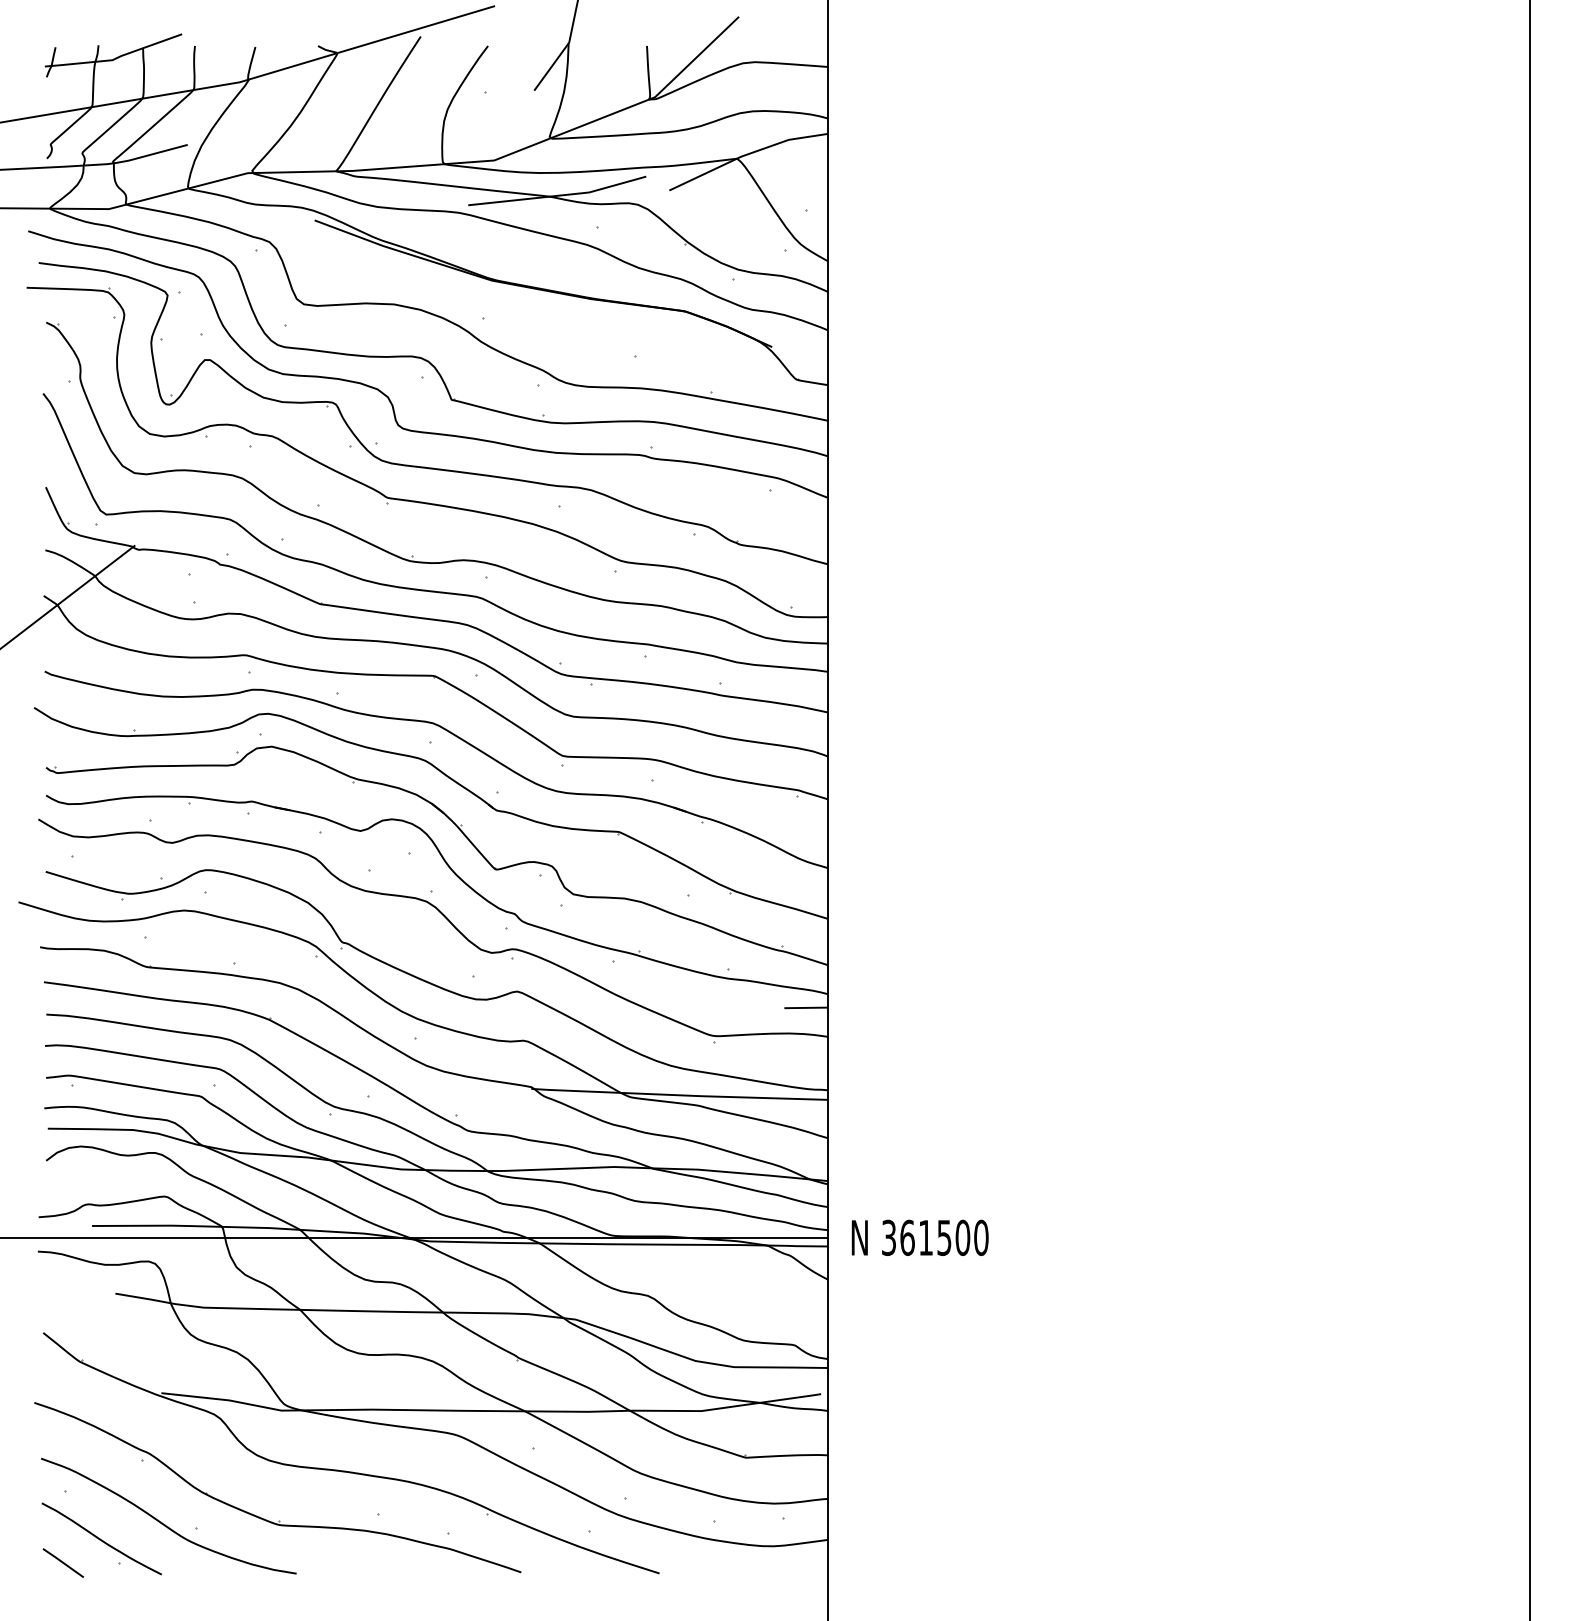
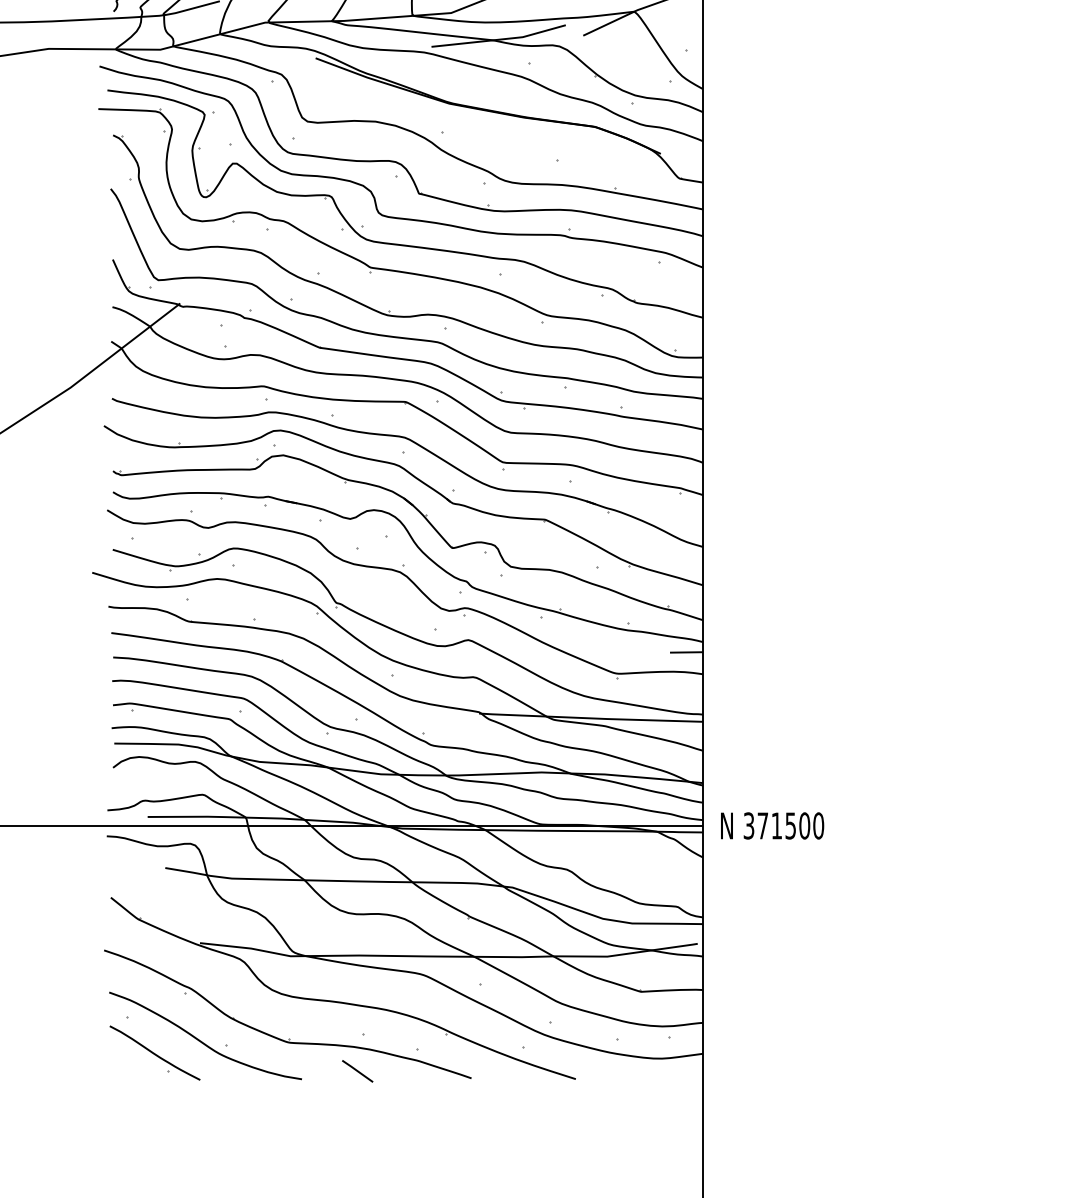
text: (907, 1237) -> (762, 825), 361500 -> 371500
line: (63, 1562) -> (357, 1070), moved

